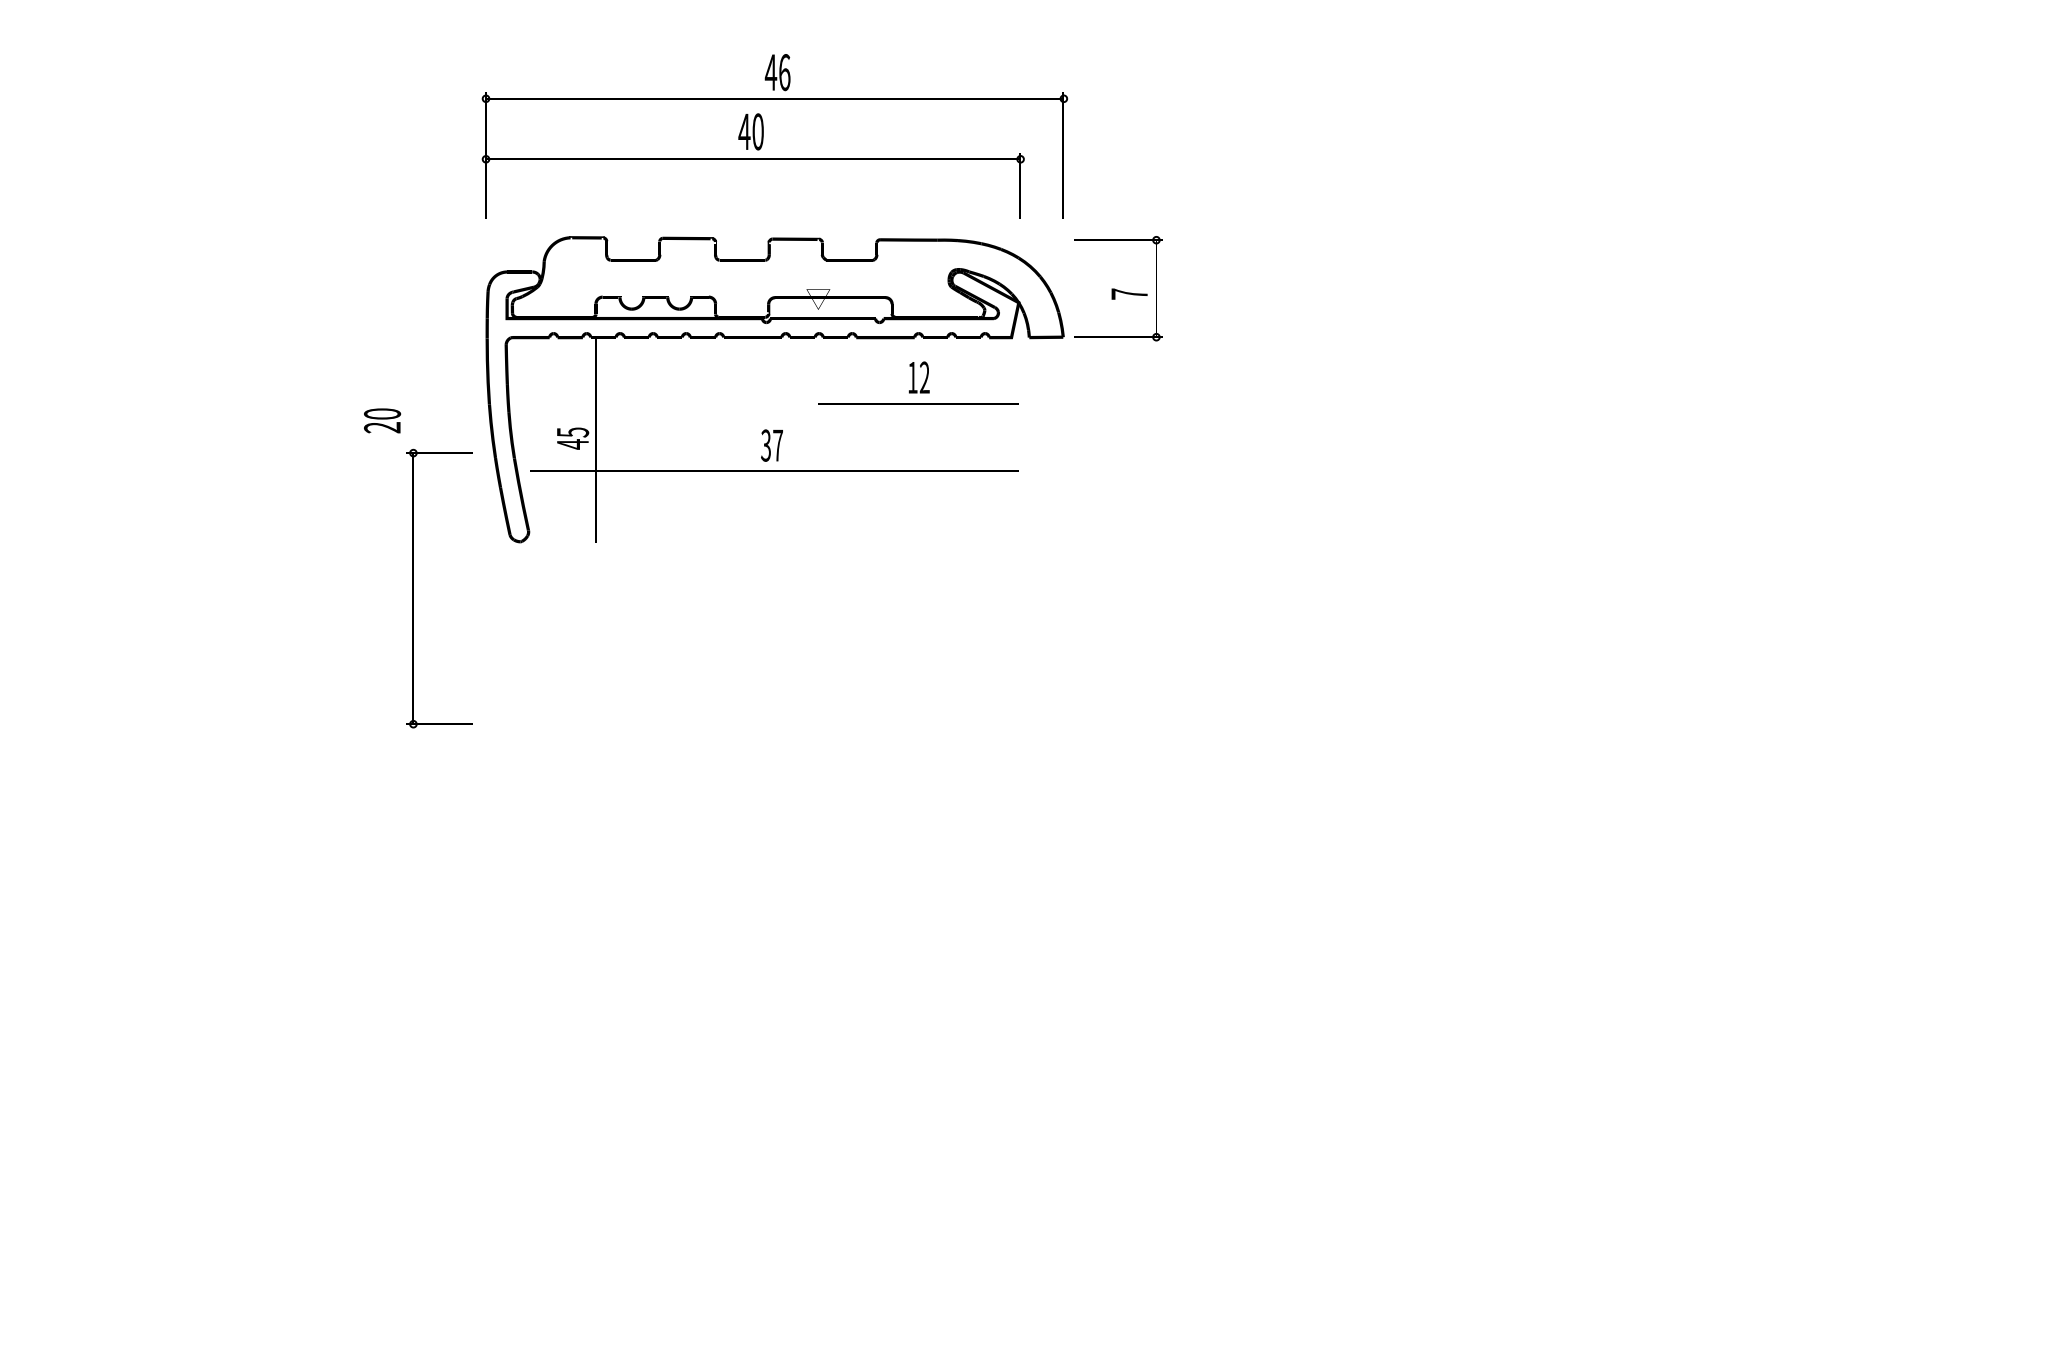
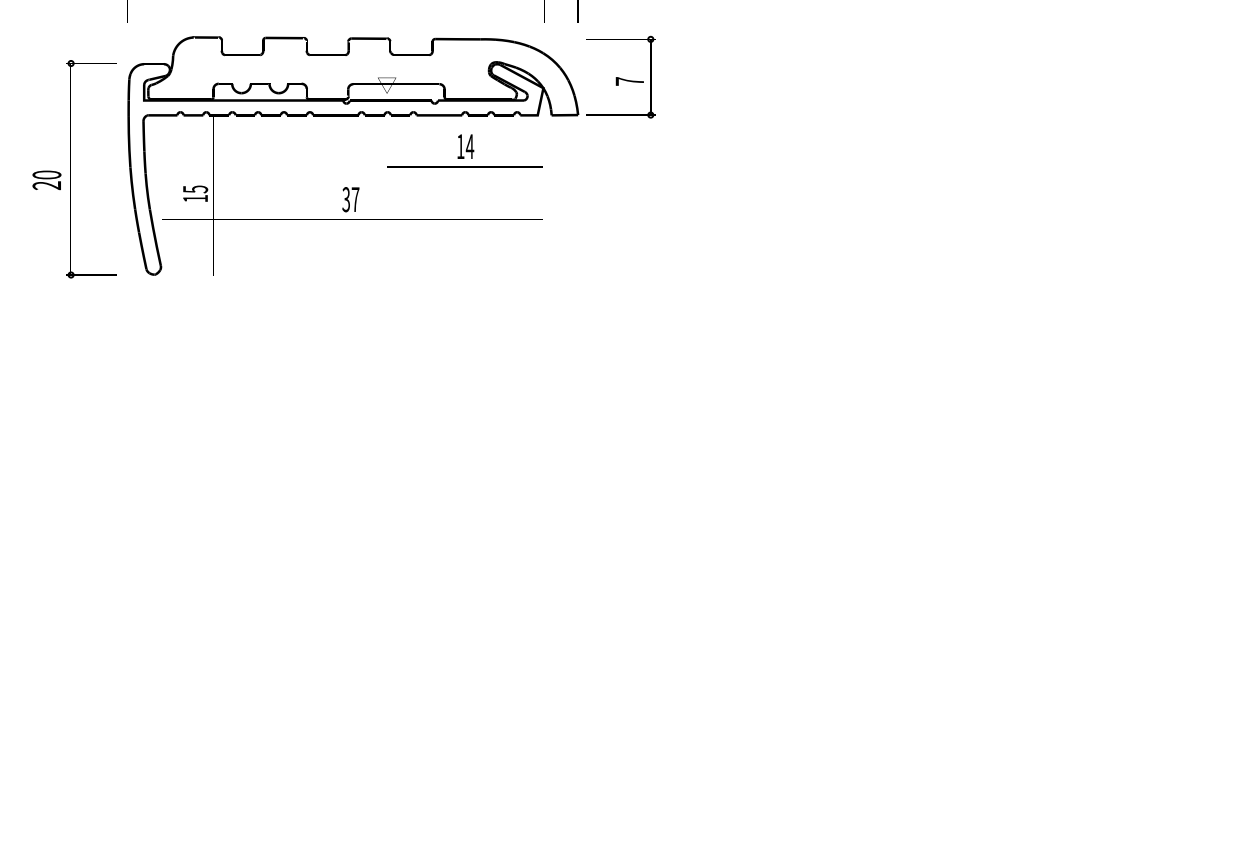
text: (924, 377) -> (469, 146), 12 -> 14
text: (572, 444) -> (195, 198), 45 -> 15
part: (413, 588) -> (71, 169), moved

